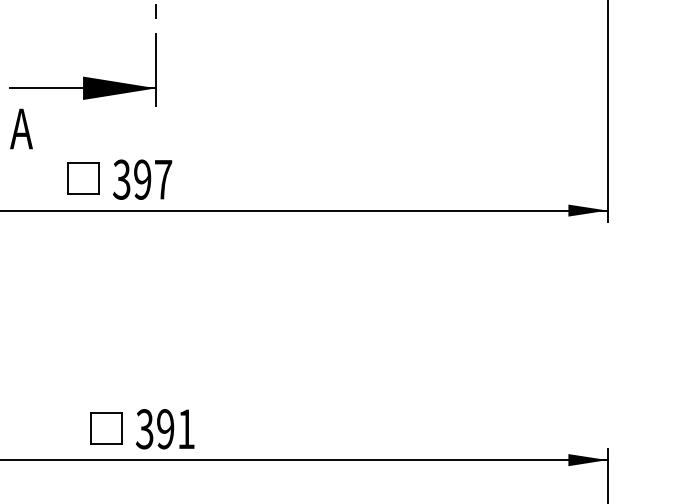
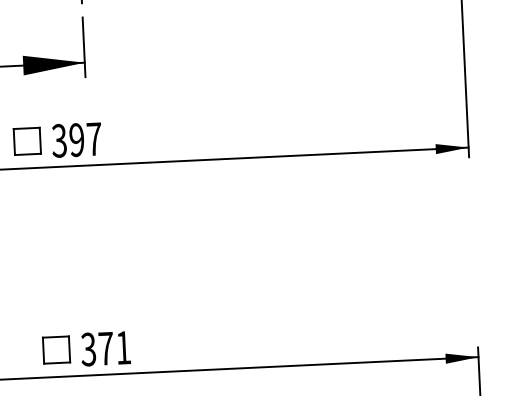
text: (165, 429) -> (106, 348), 391 -> 371

